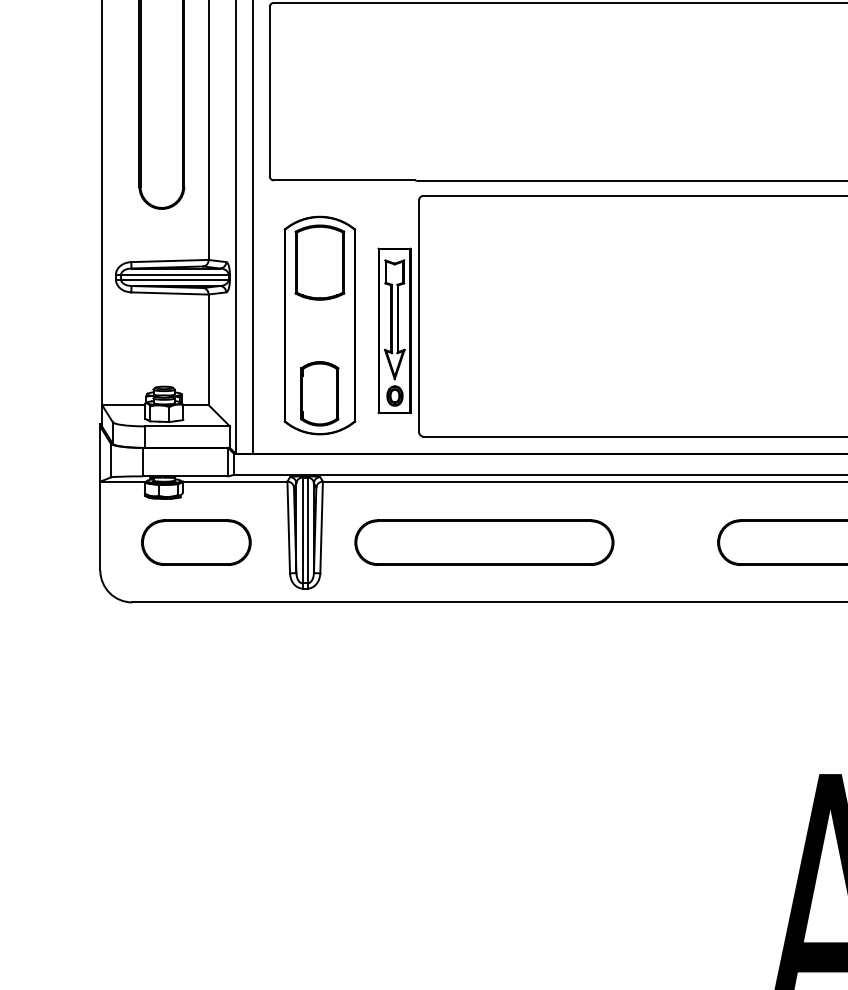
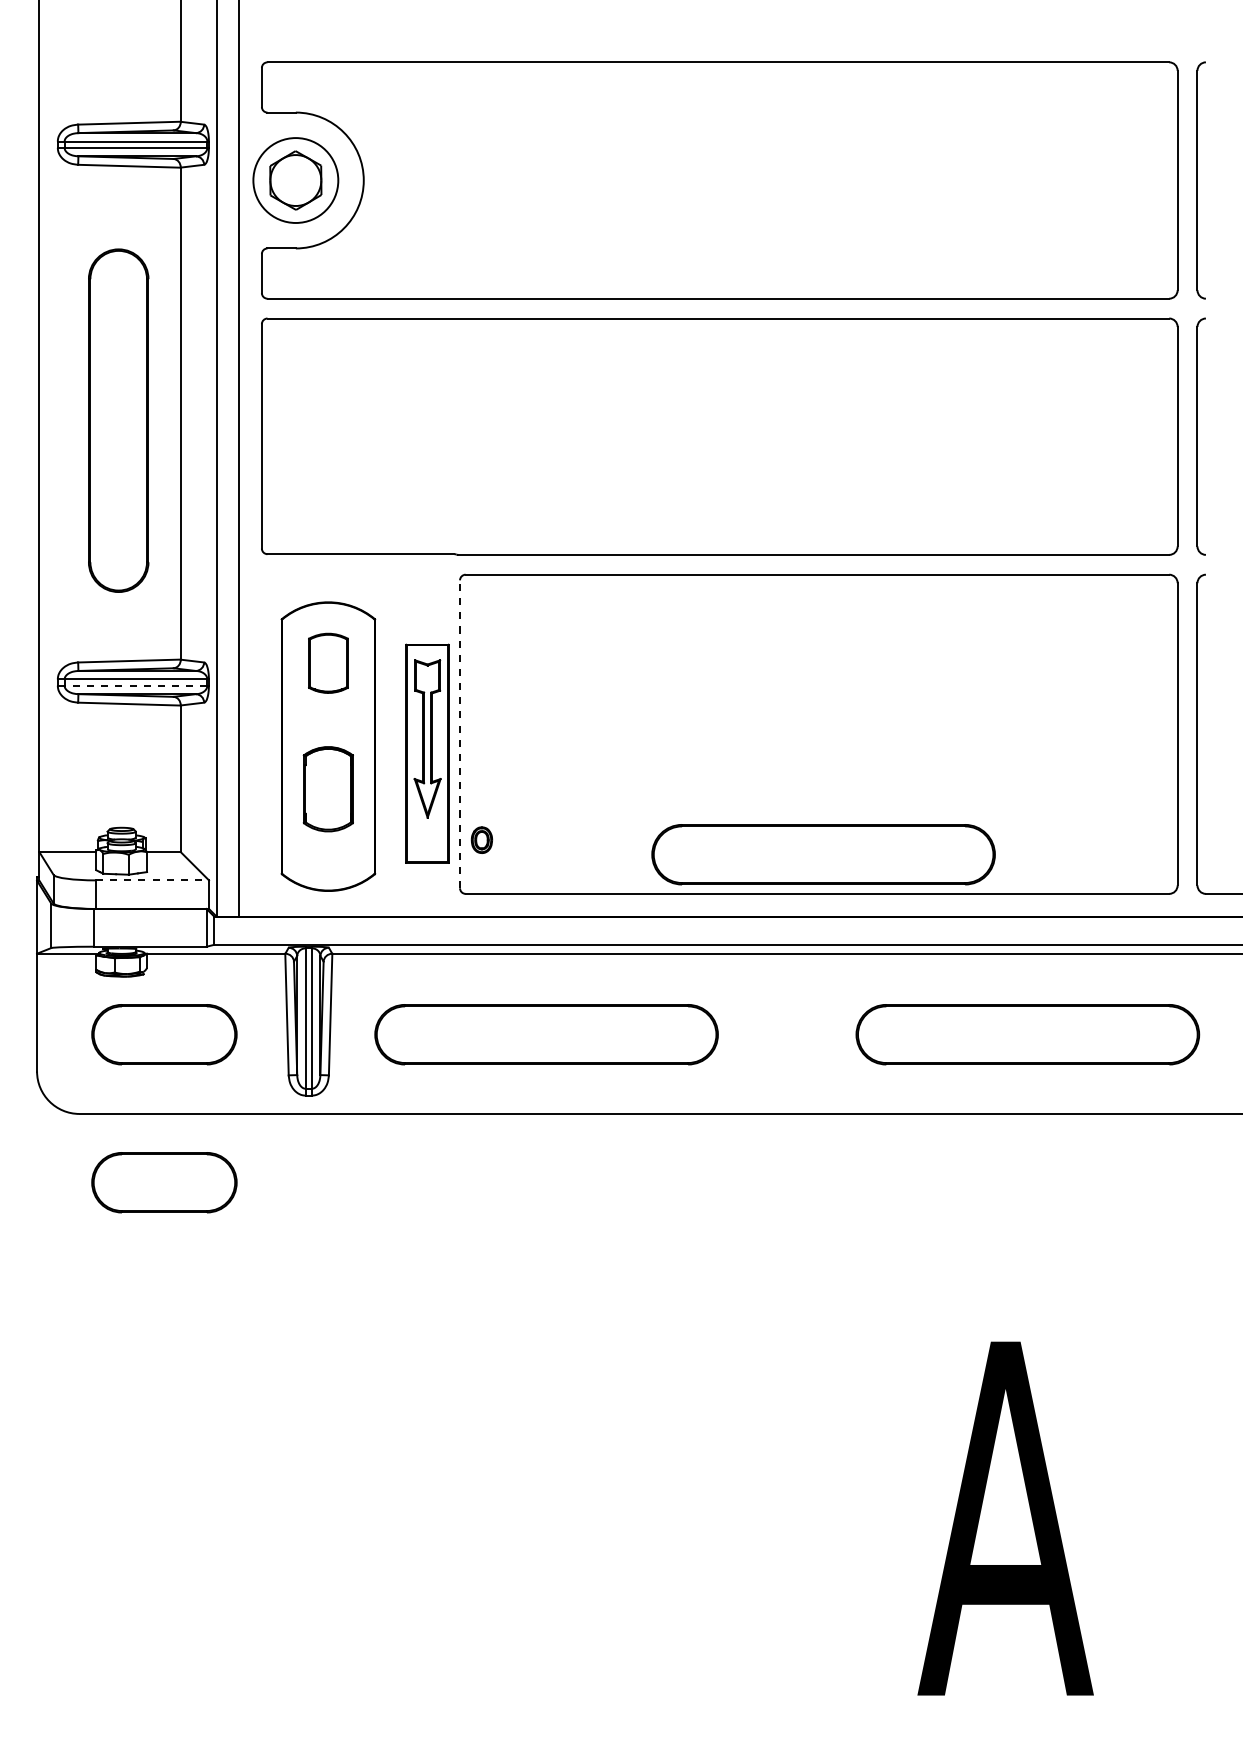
part: (320, 262) -> (328, 663), size x0.6
line: (174, 279) -> (135, 685), solid -> dashed
line: (419, 316) -> (460, 734), solid -> dashed
part: (319, 394) -> (327, 789), moved
part: (394, 395) -> (481, 839), moved
part: (693, 406) -> (823, 854), added
line: (187, 426) -> (152, 880), solid -> dashed
part: (196, 654) -> (164, 1182), added

